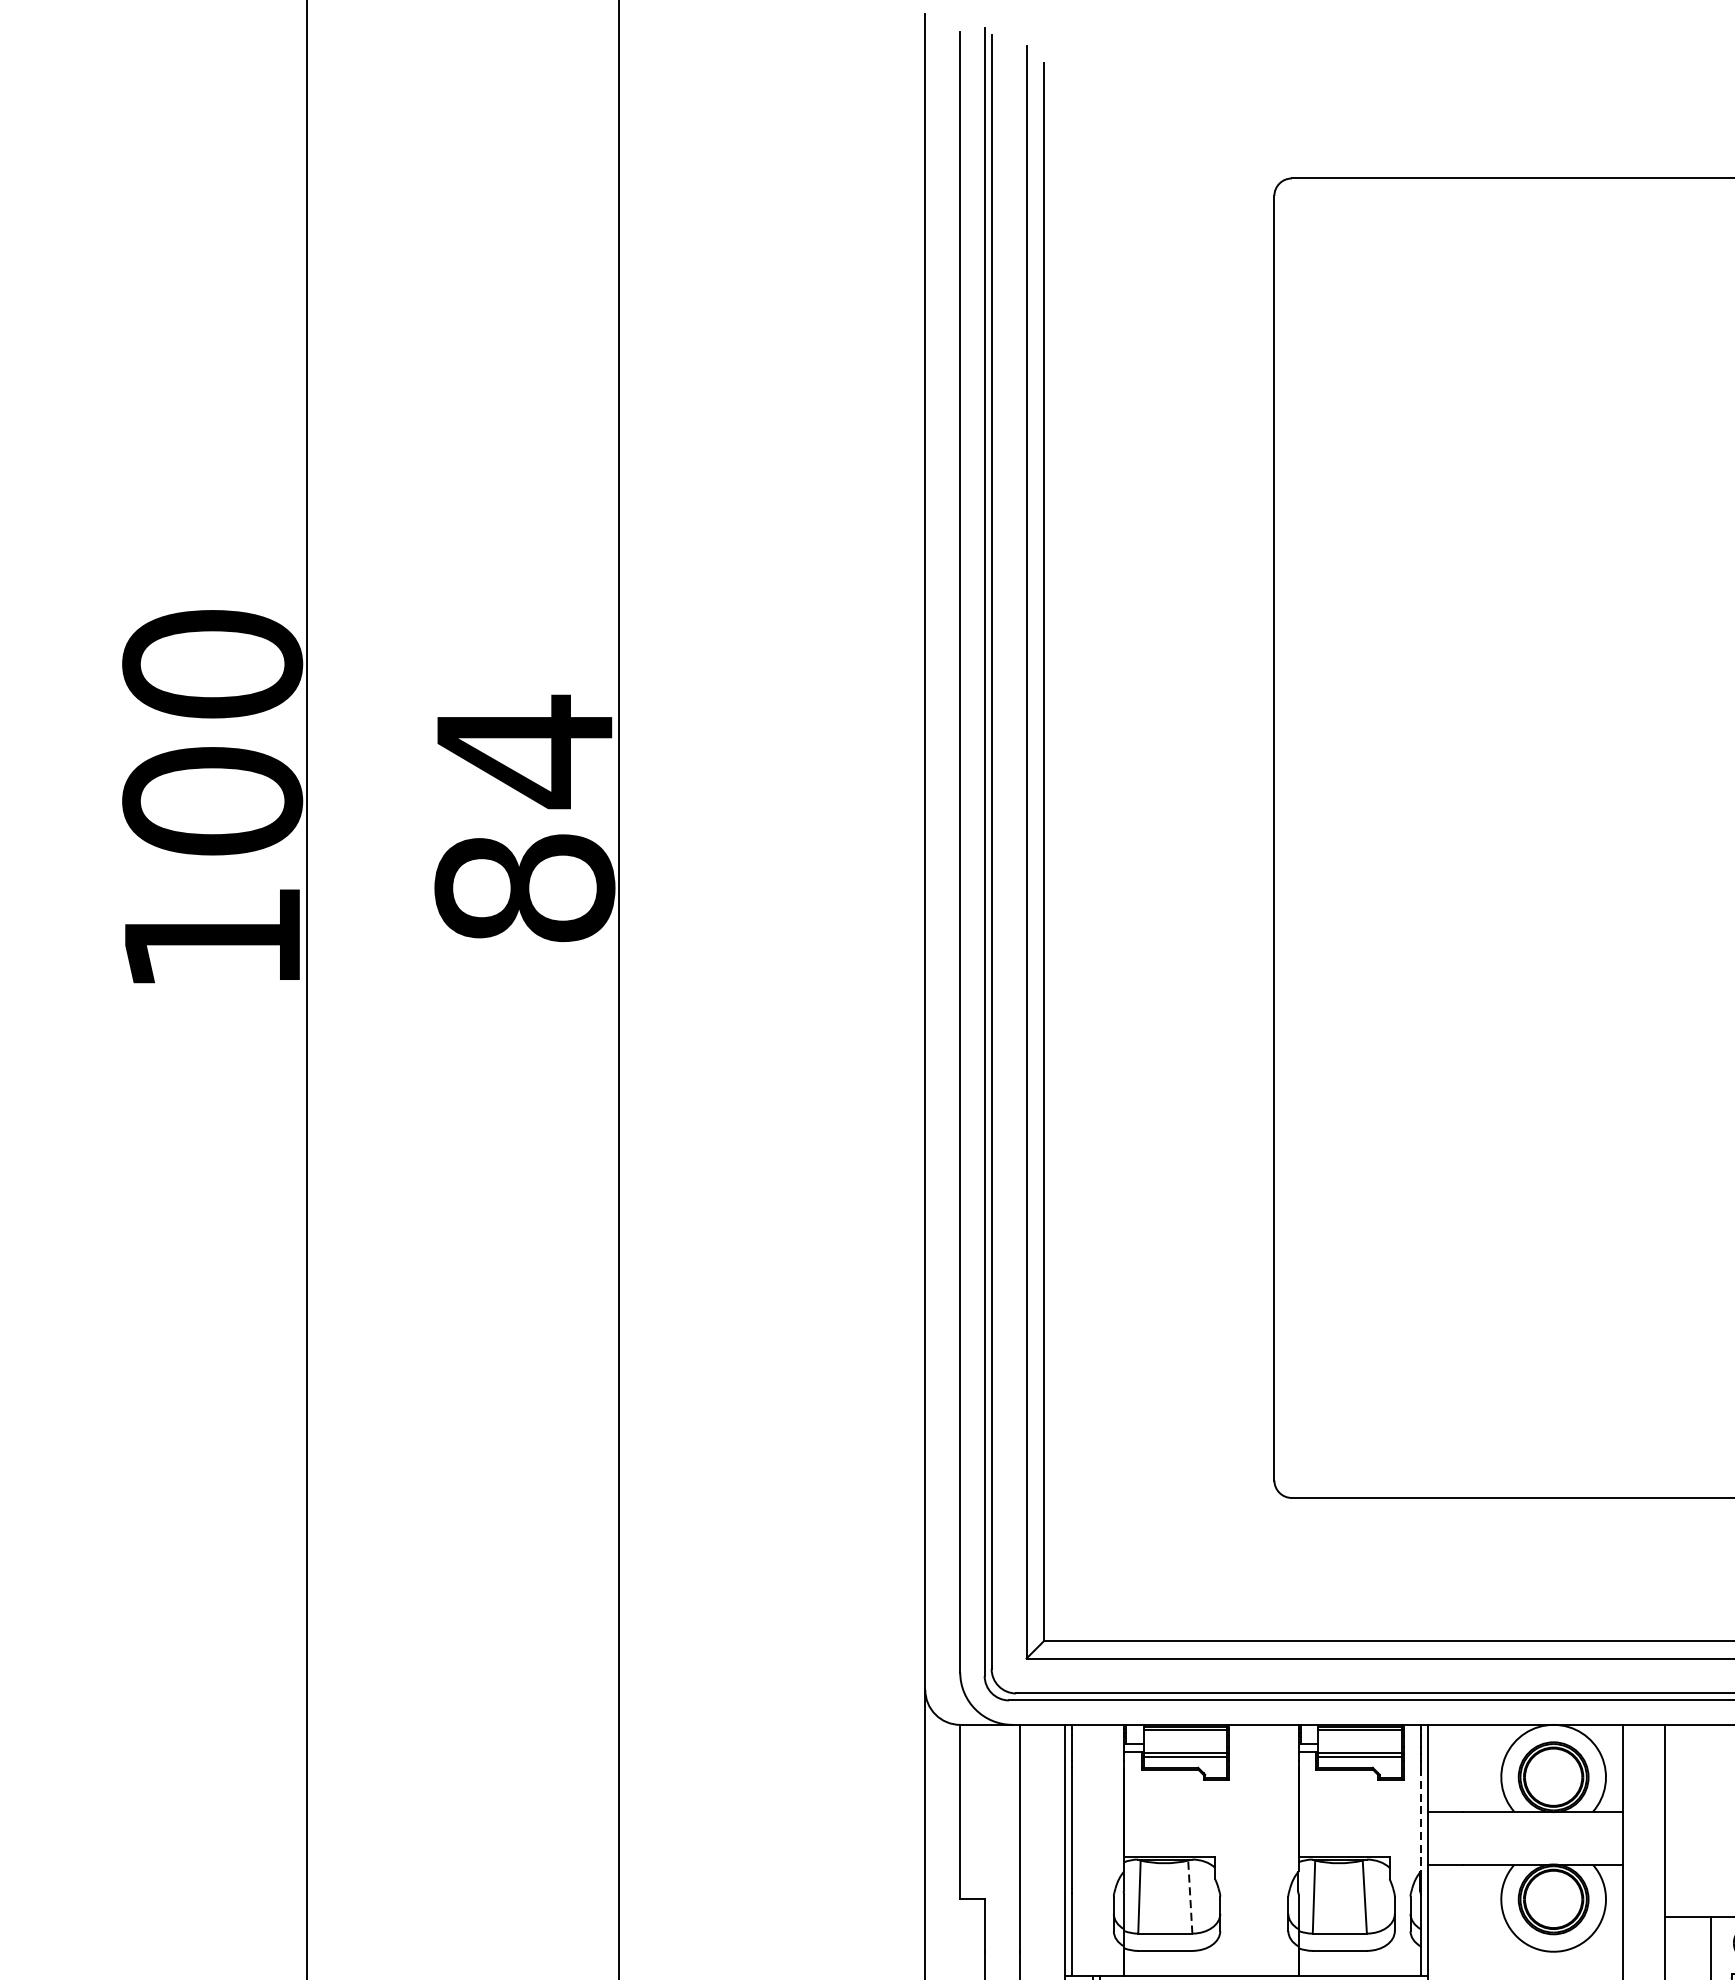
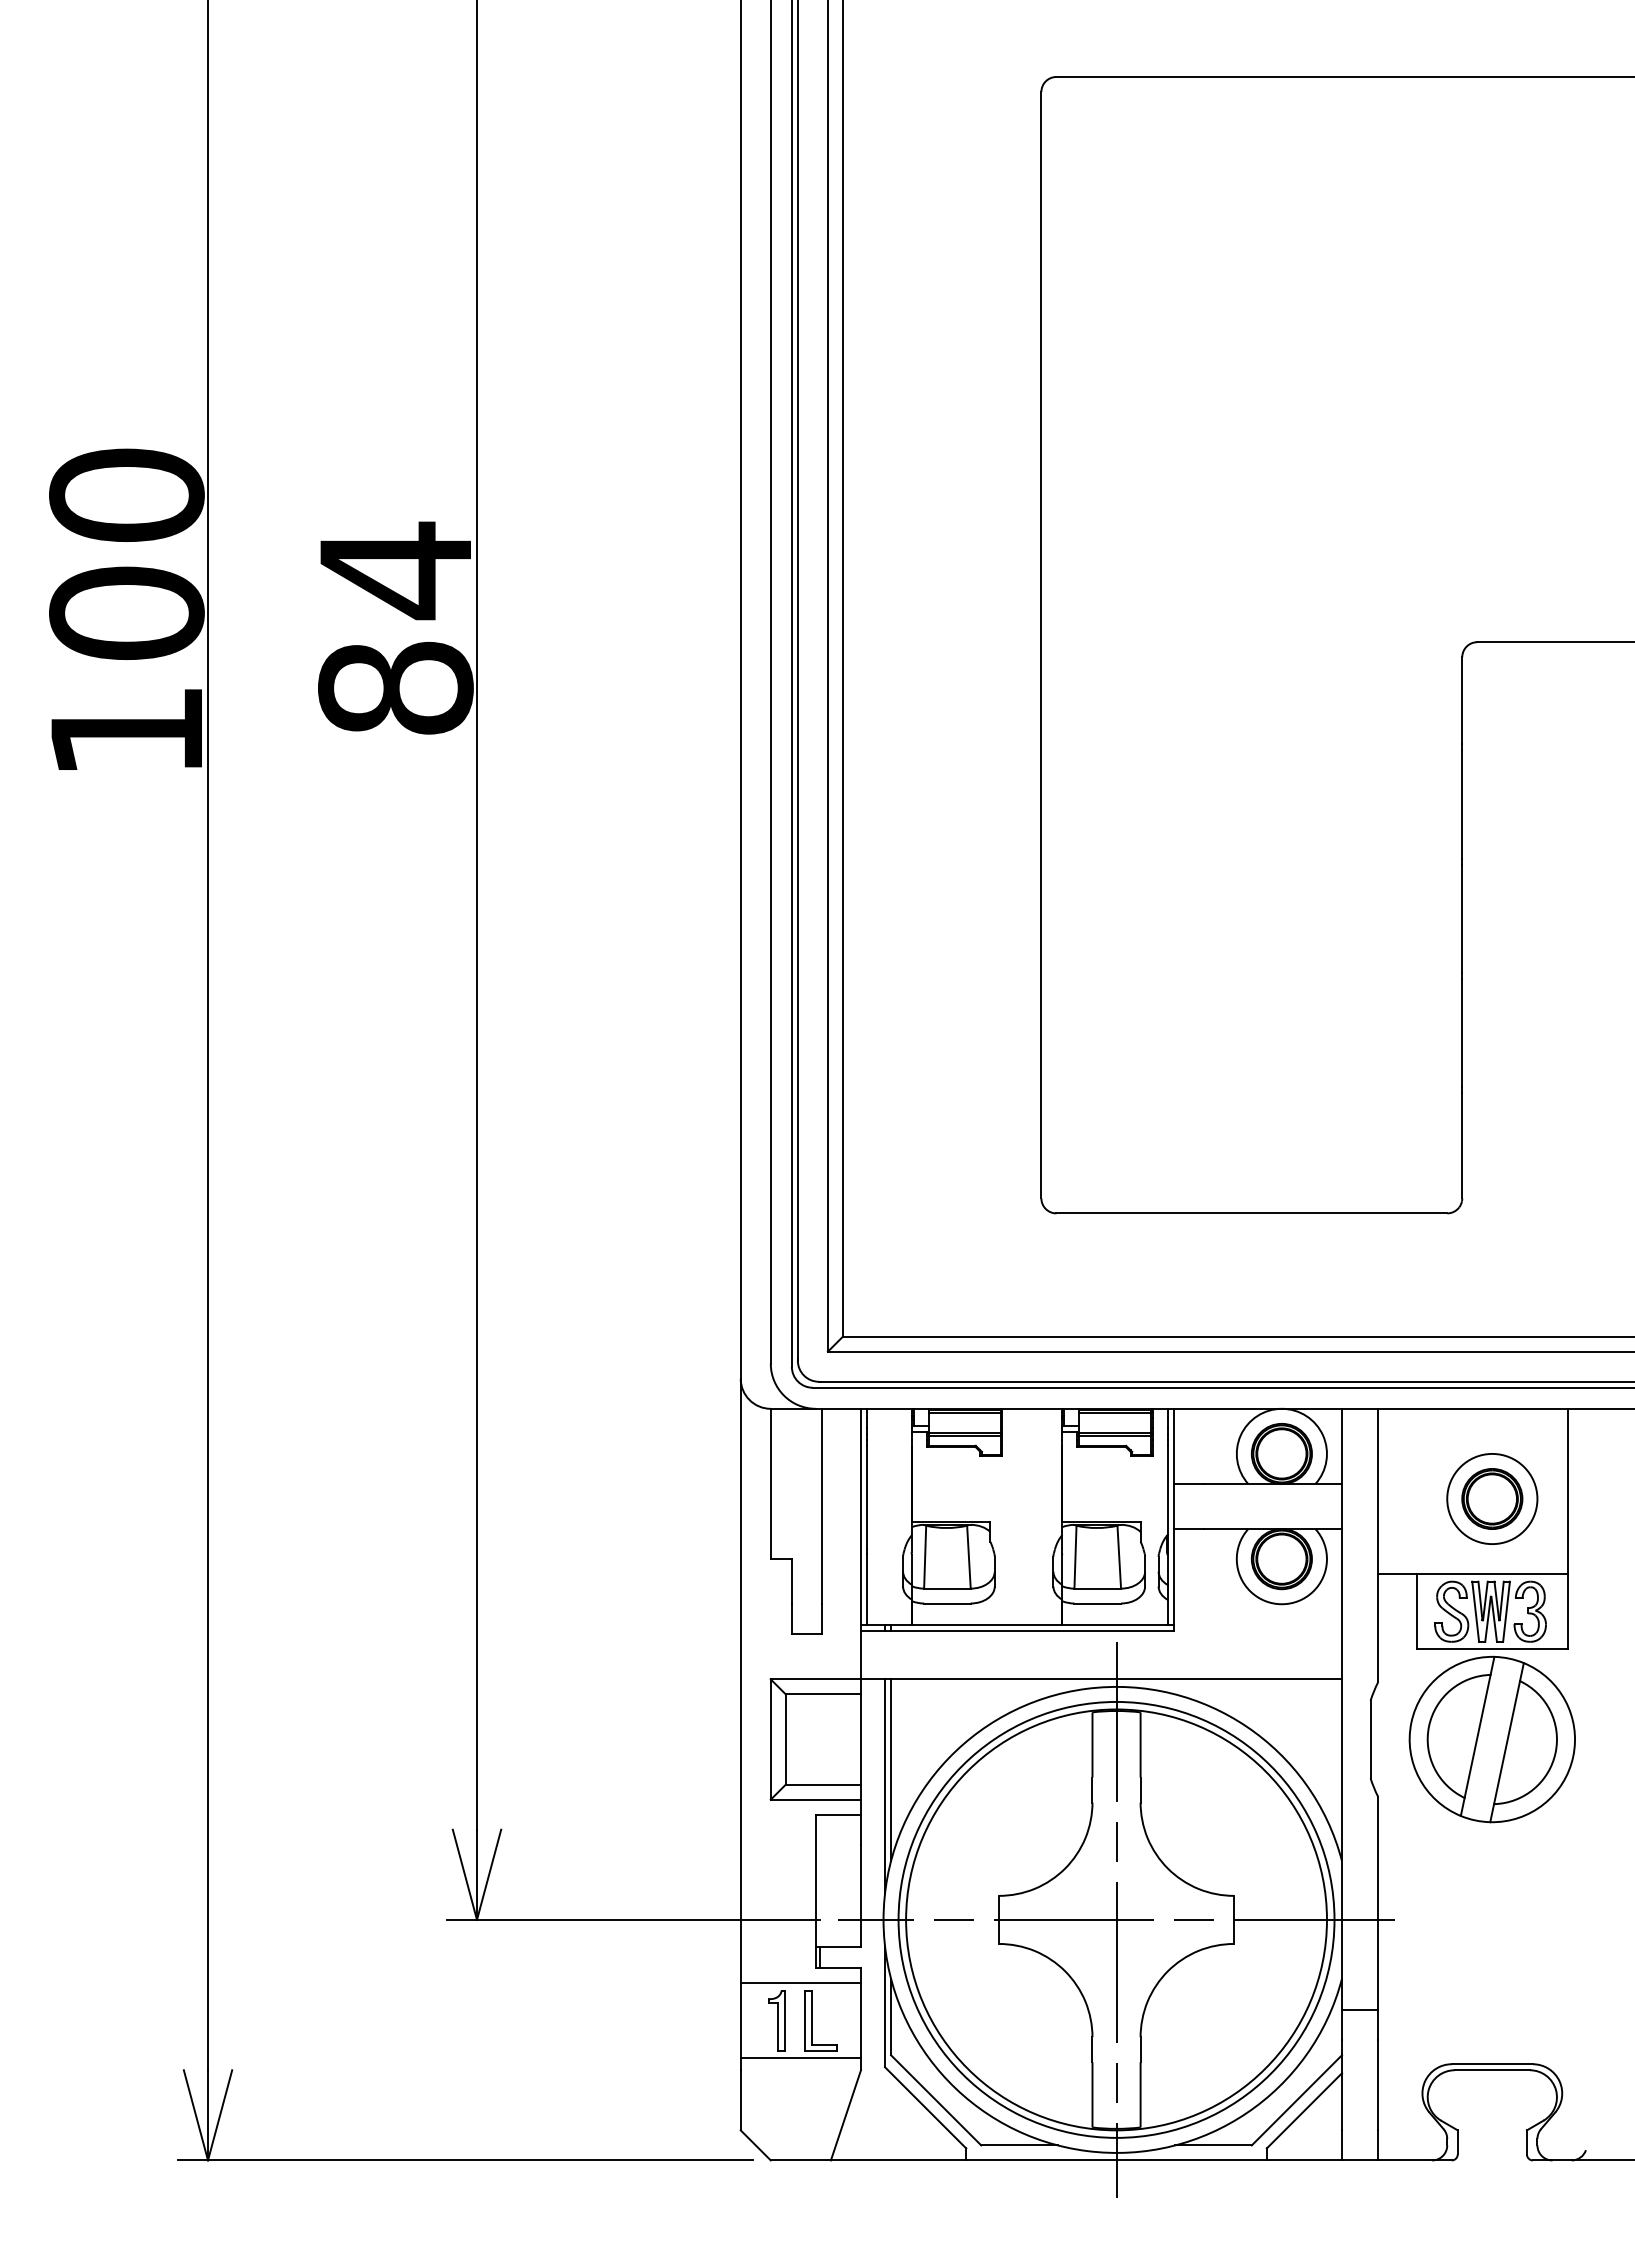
line: (1420, 1819) -> (1167, 1490), dashed -> solid
line: (1189, 1896) -> (968, 1556), dashed -> solid

